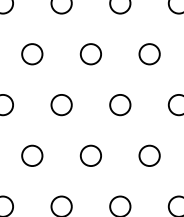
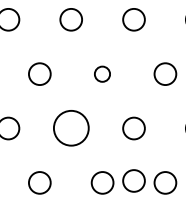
circle: (90, 54) -> (102, 74), size x0.7
circle: (61, 105) -> (71, 128), size x1.6
circle: (120, 154) -> (134, 181), added

